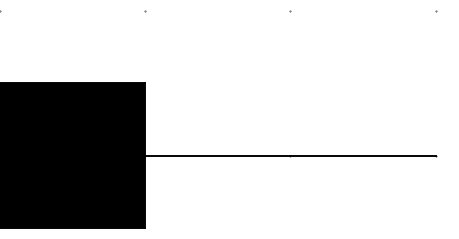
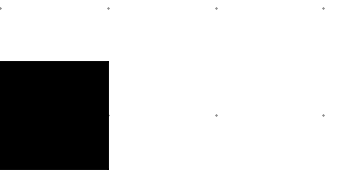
line: (290, 155) -> (215, 115), removed

